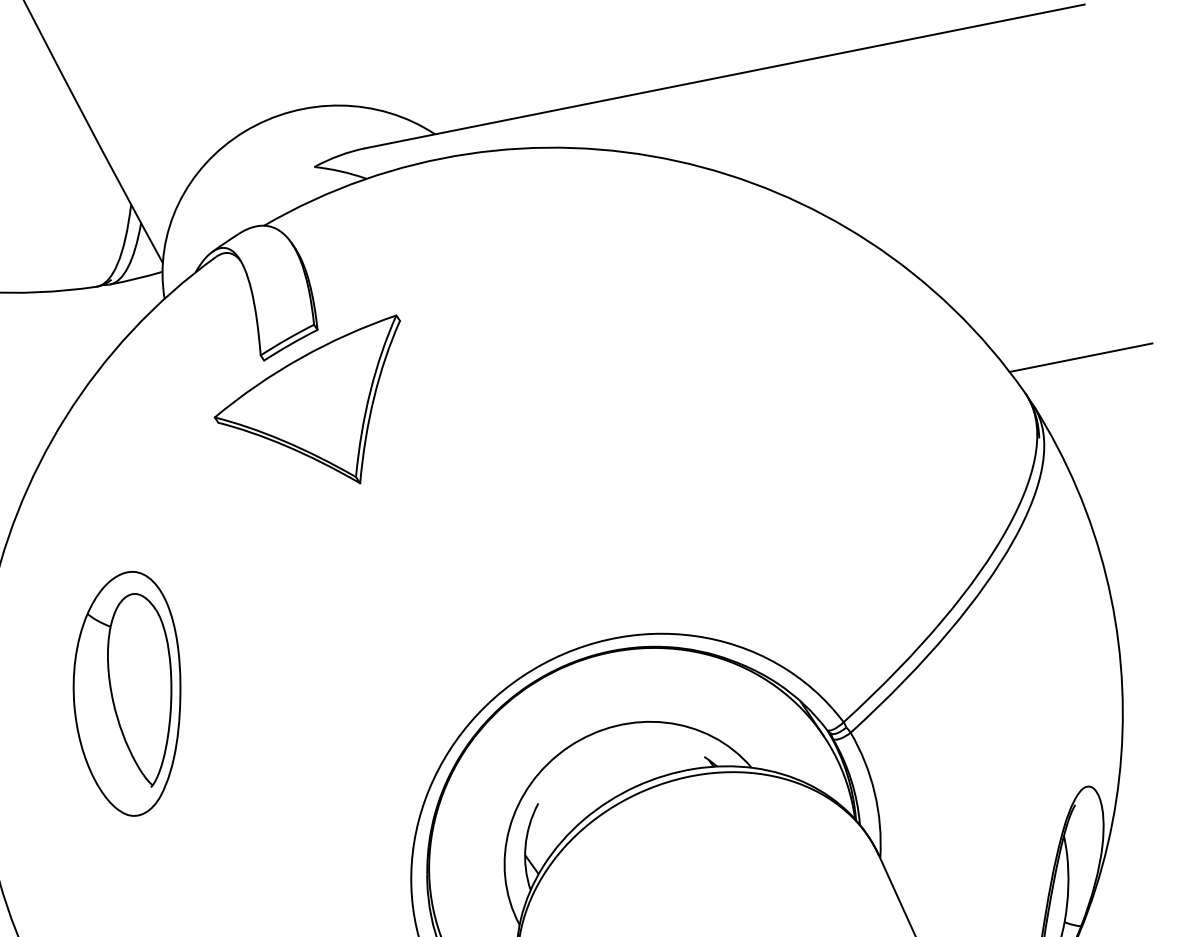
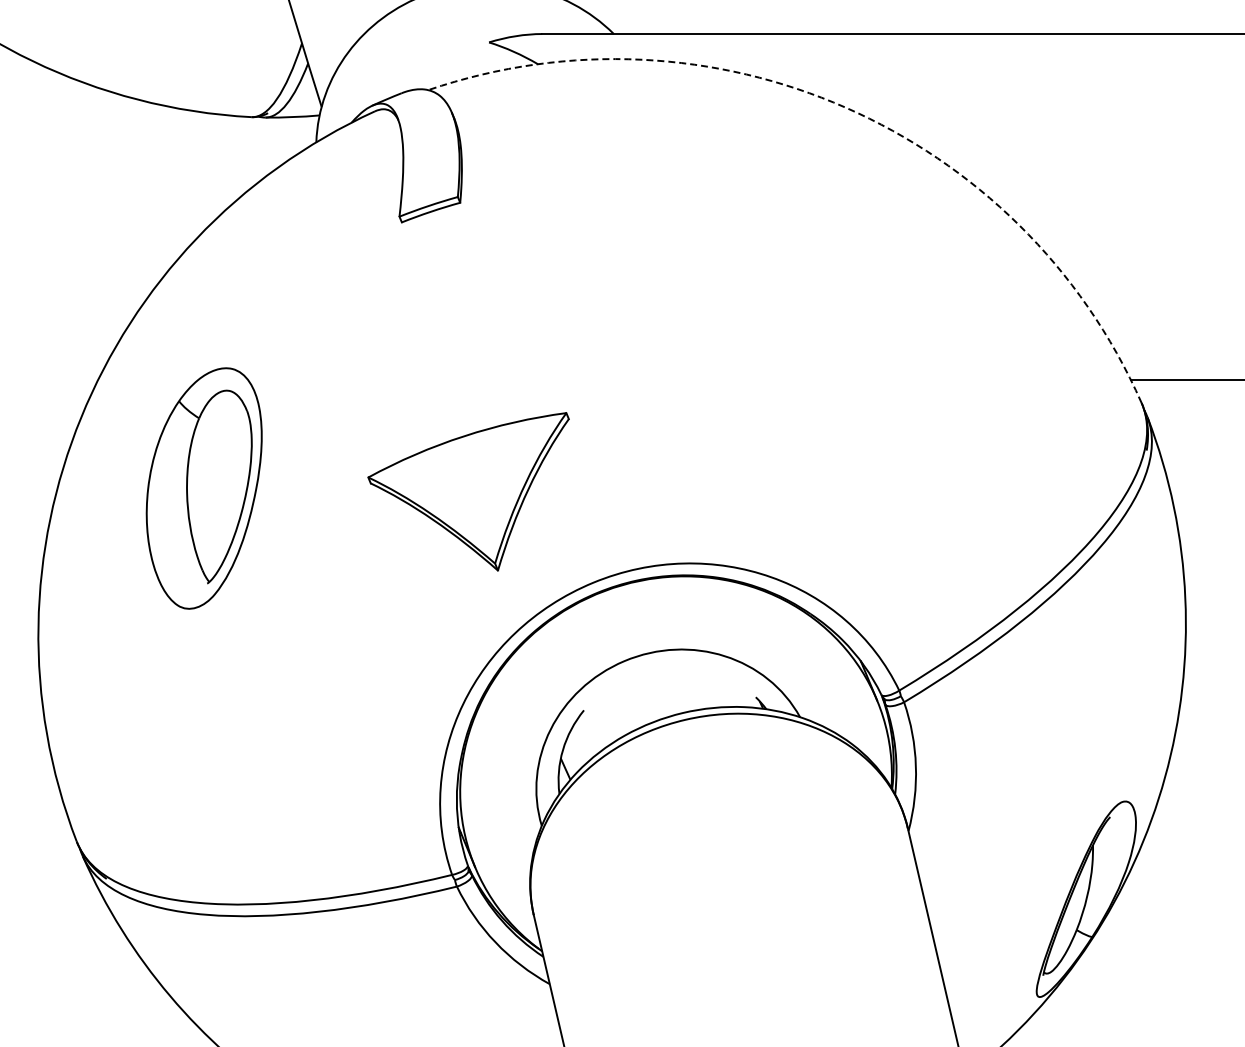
arc: (676, 160) -> (845, 107), solid -> dashed
part: (315, 411) -> (468, 491), moved
part: (128, 694) -> (203, 488), moved

